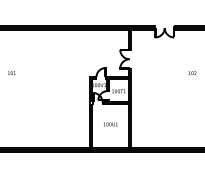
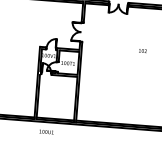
text: (110, 124) -> (46, 132), moved

